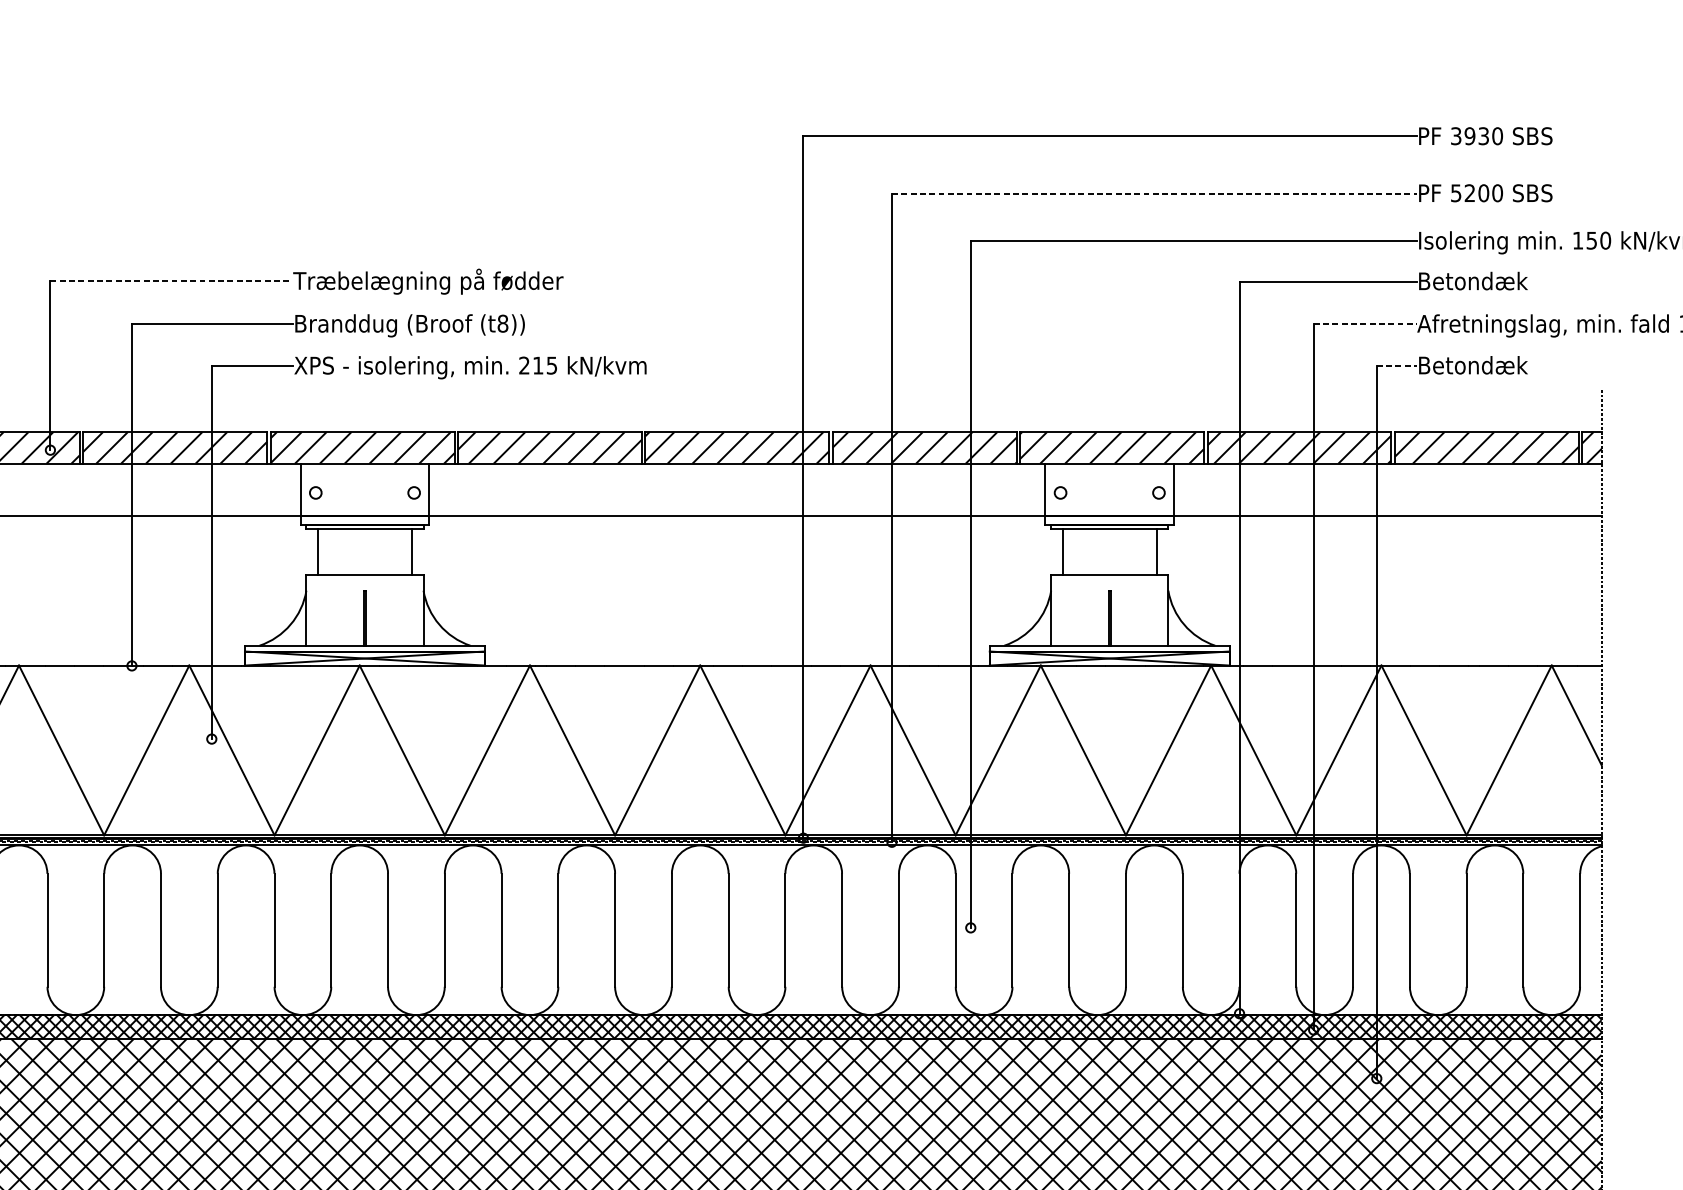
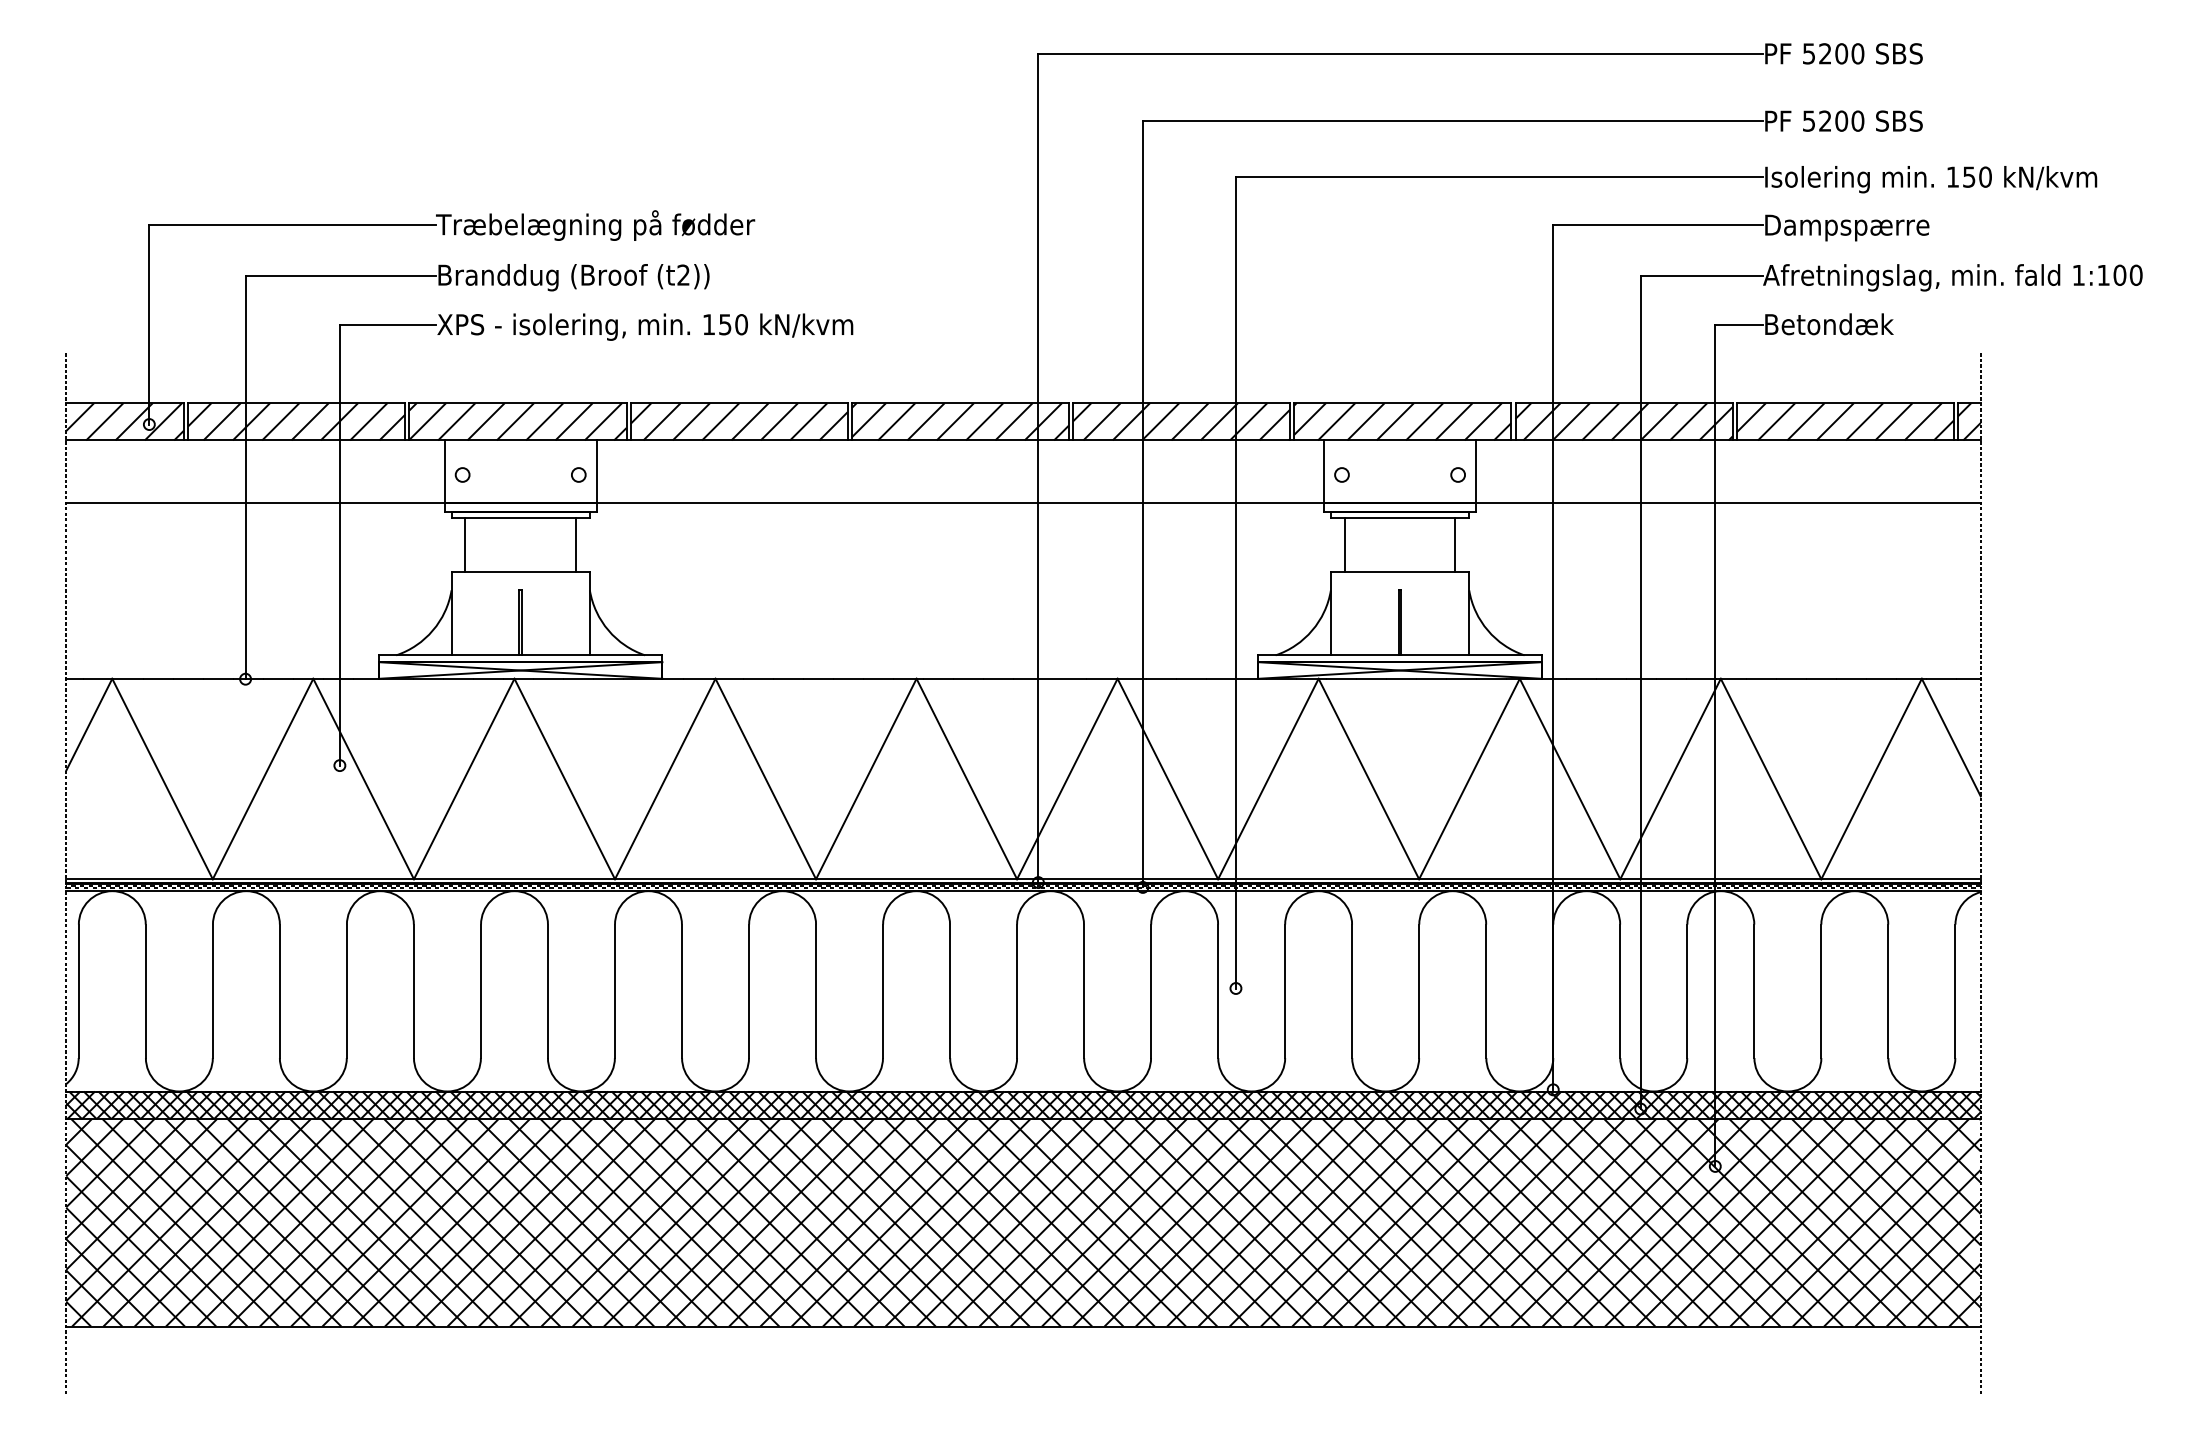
text: (1470, 135) -> (1825, 53), 3930 -> 5200
line: (1154, 193) -> (1452, 121), dashed -> solid
line: (172, 281) -> (293, 225), dashed -> solid
text: (1489, 283) -> (1848, 227), Betondæk -> Dampspærre
text: (502, 323) -> (683, 274), (t8)) -> (t2))
line: (1365, 323) -> (1701, 275), dashed -> solid
text: (537, 365) -> (724, 324), 215 -> 150
line: (1397, 365) -> (1739, 324), dashed -> solid

